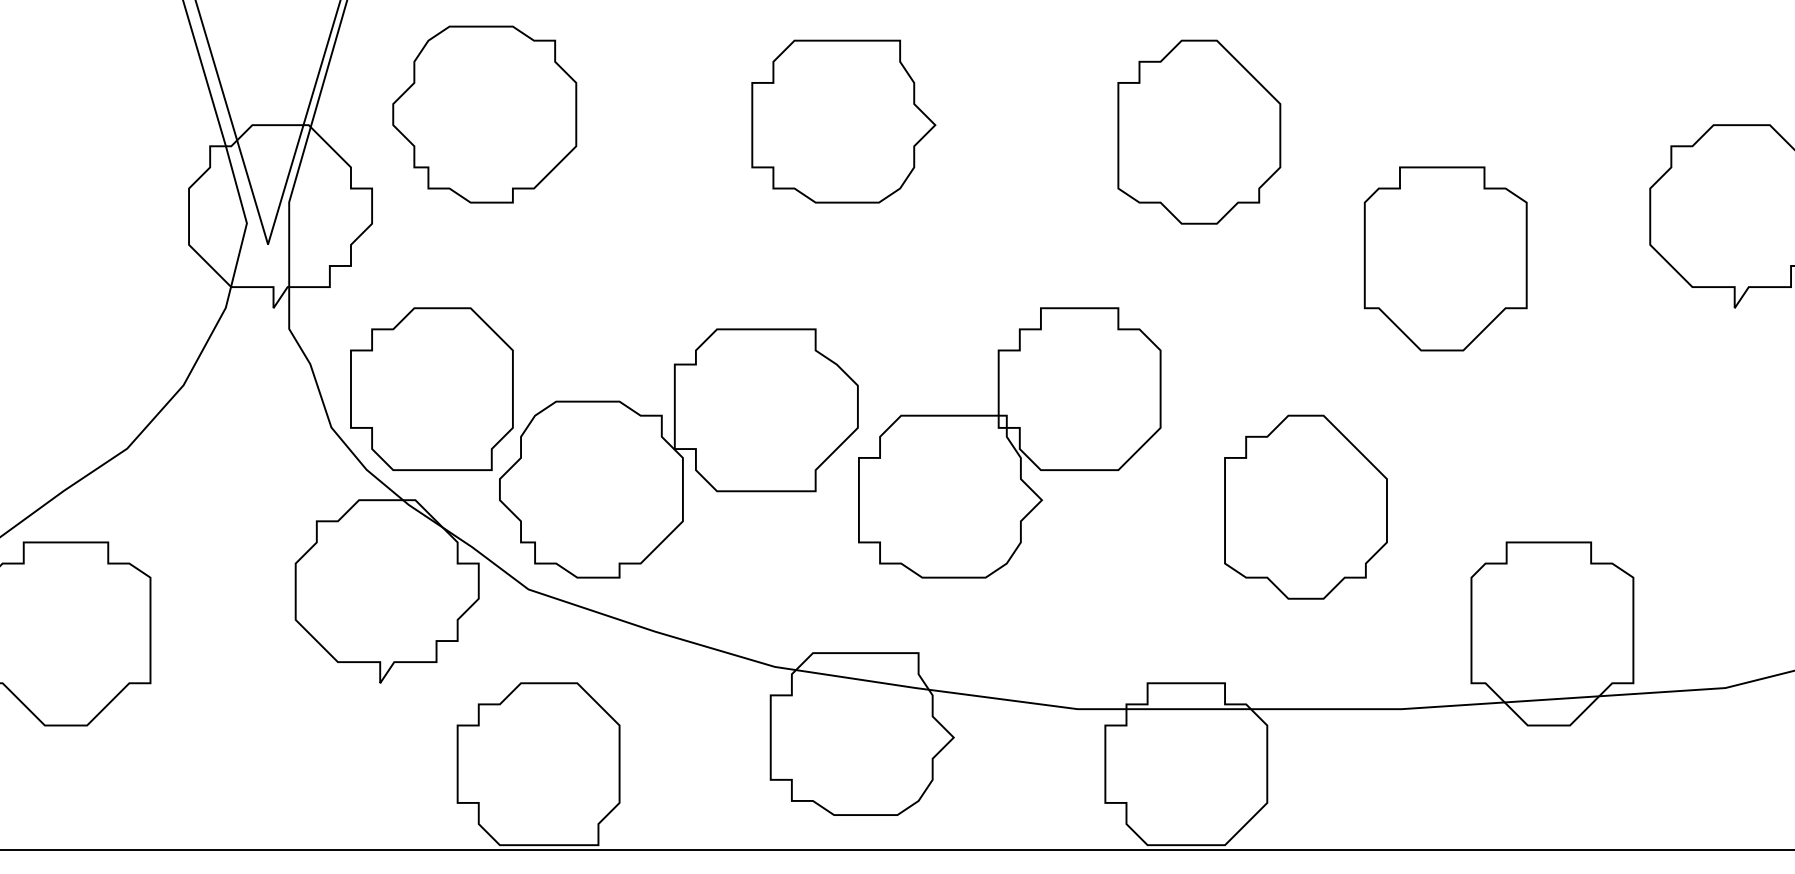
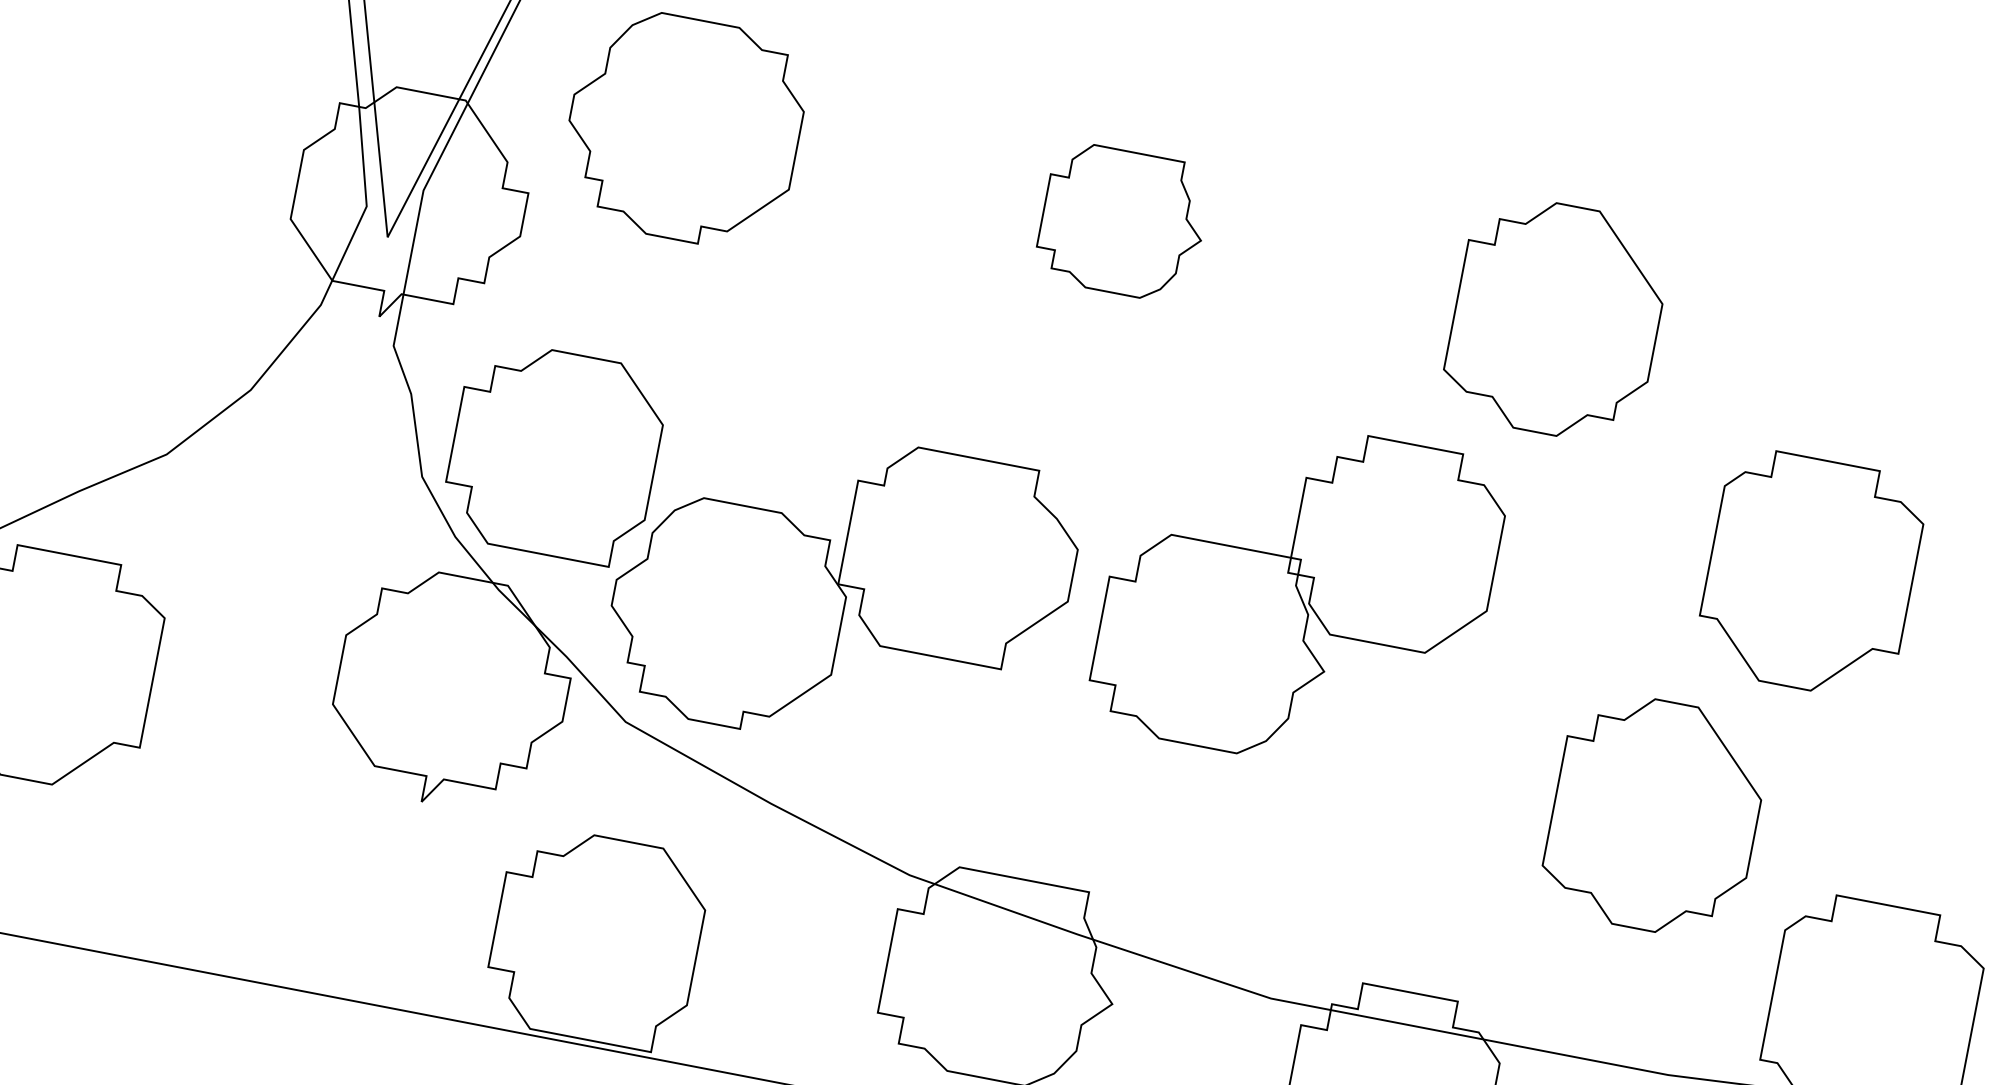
part: (843, 121) -> (1122, 222), size x0.7
part: (1445, 258) -> (1810, 573), moved
part: (1009, 442) -> (1297, 593), moved
part: (1305, 506) -> (1654, 814), moved

